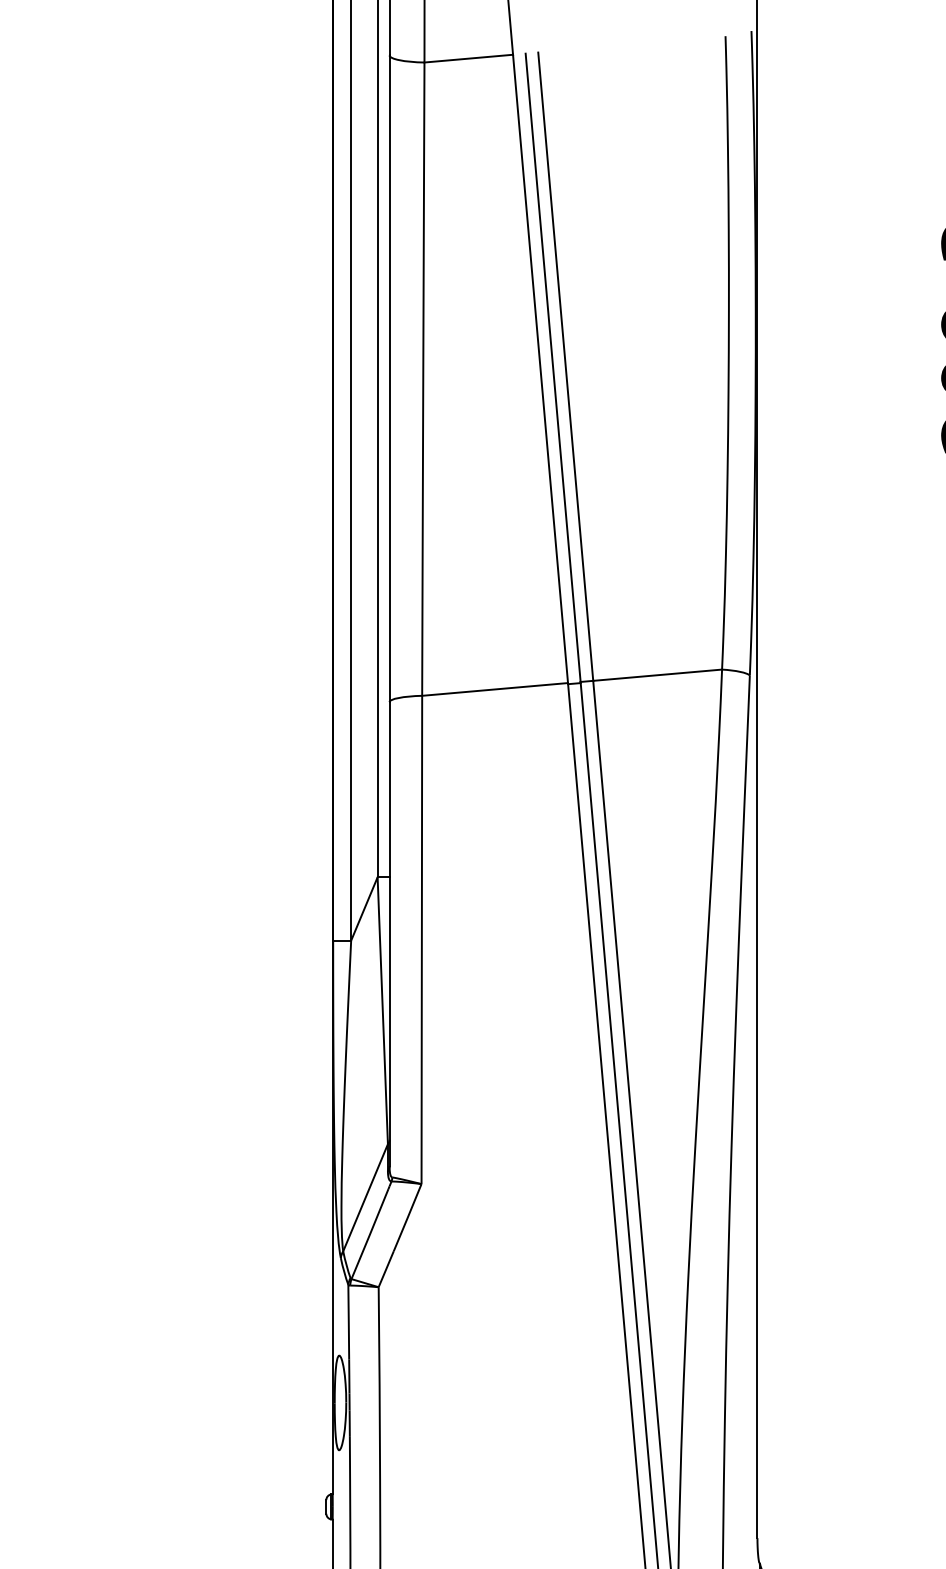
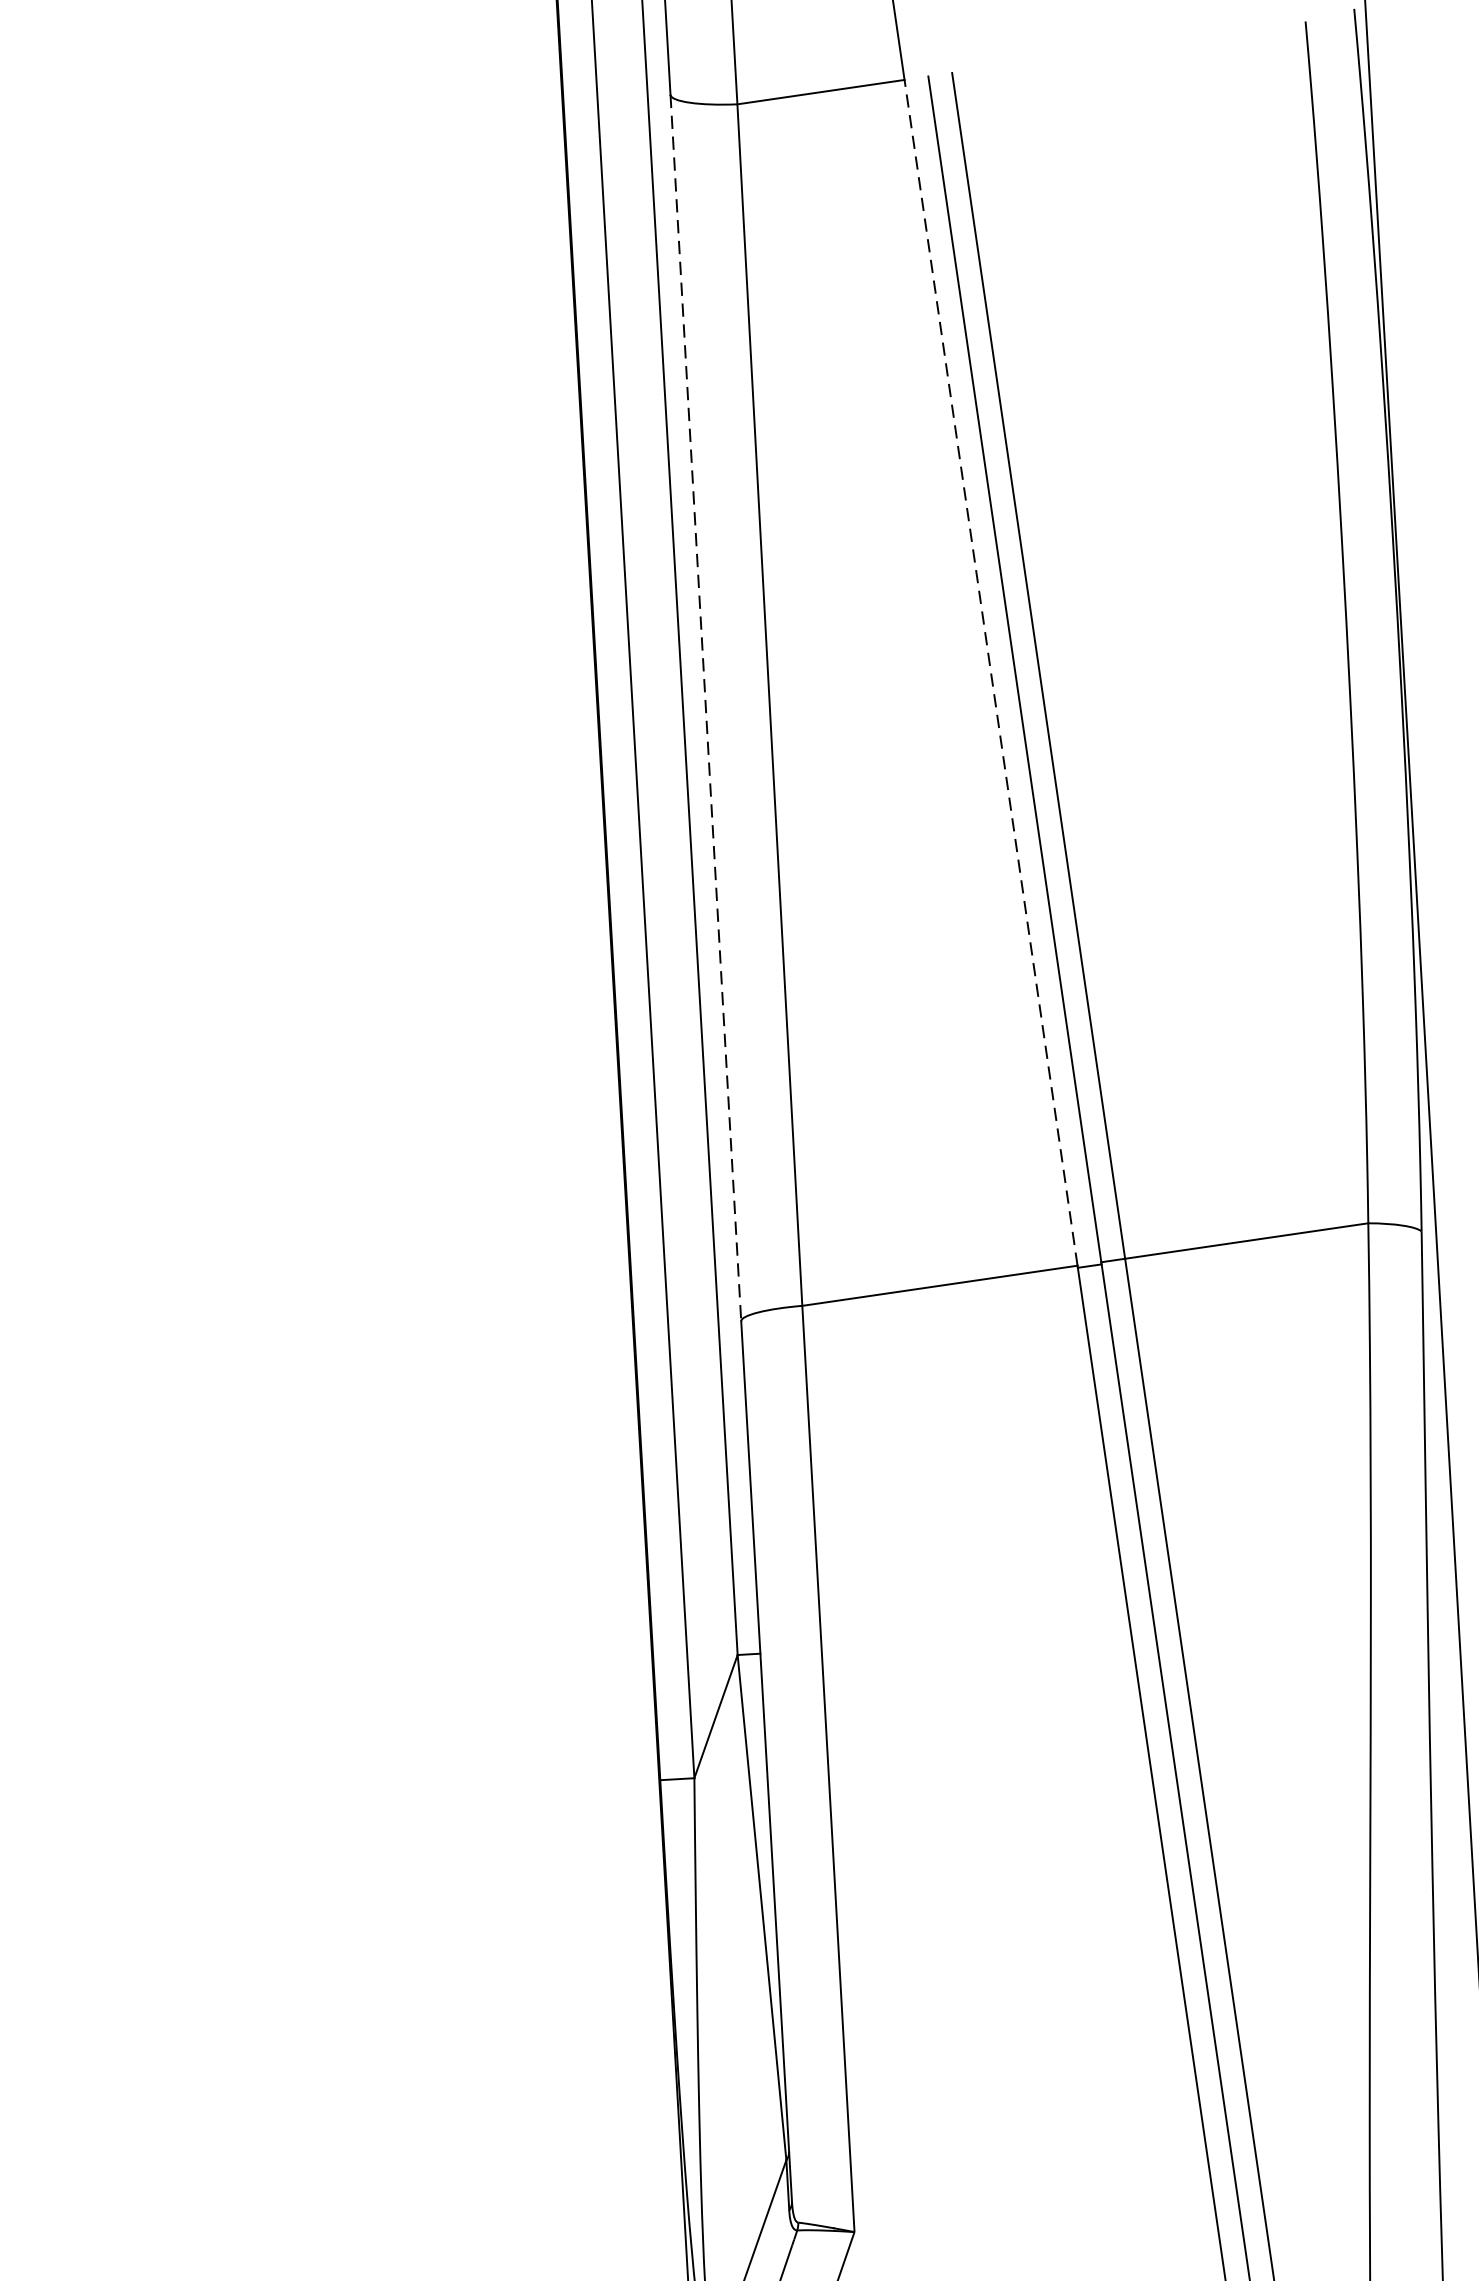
line: (540, 368) -> (990, 672), solid -> dashed
line: (389, 379) -> (705, 709), solid -> dashed

